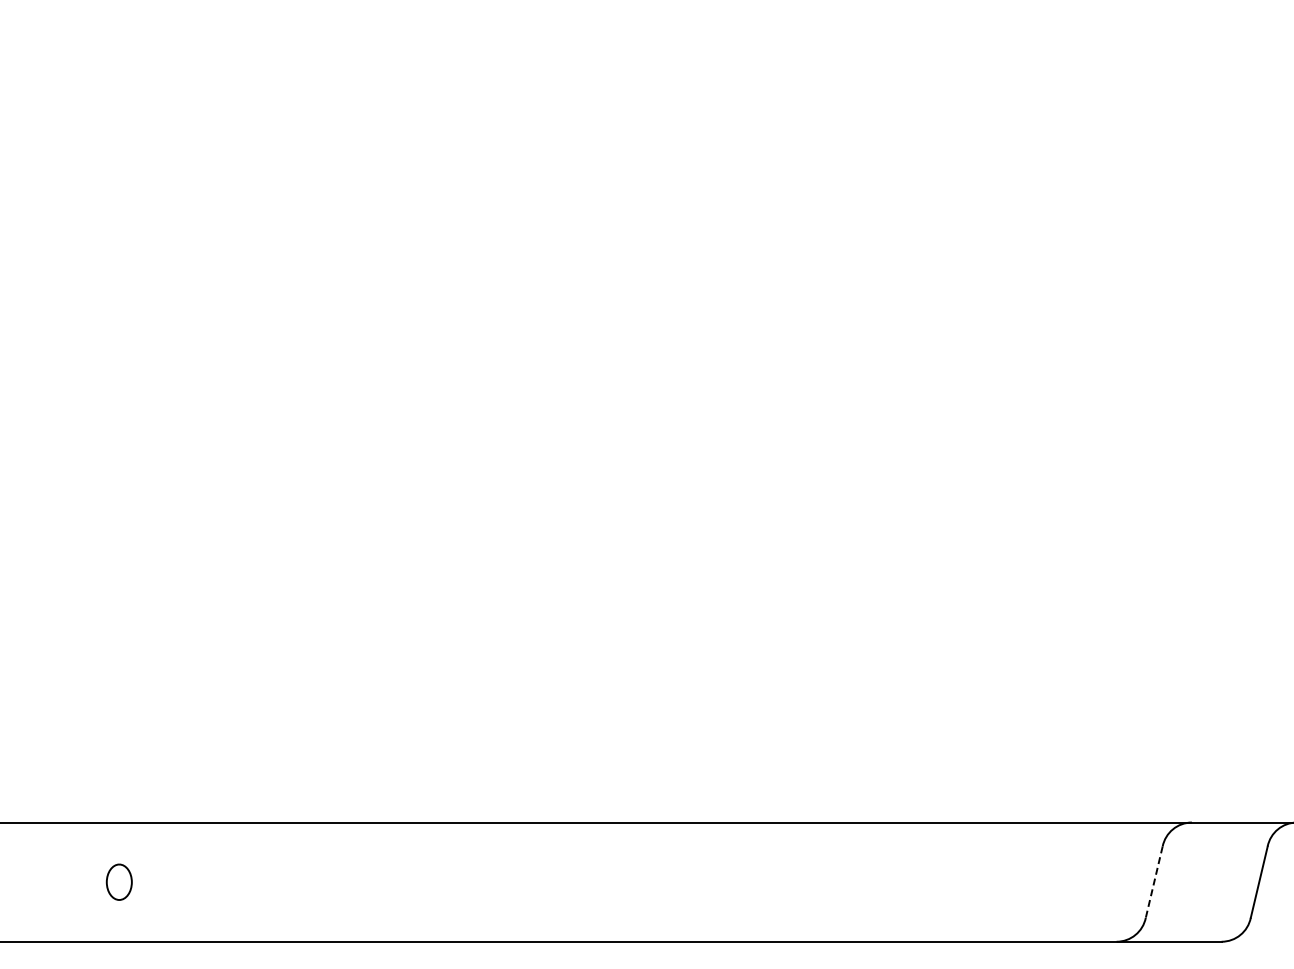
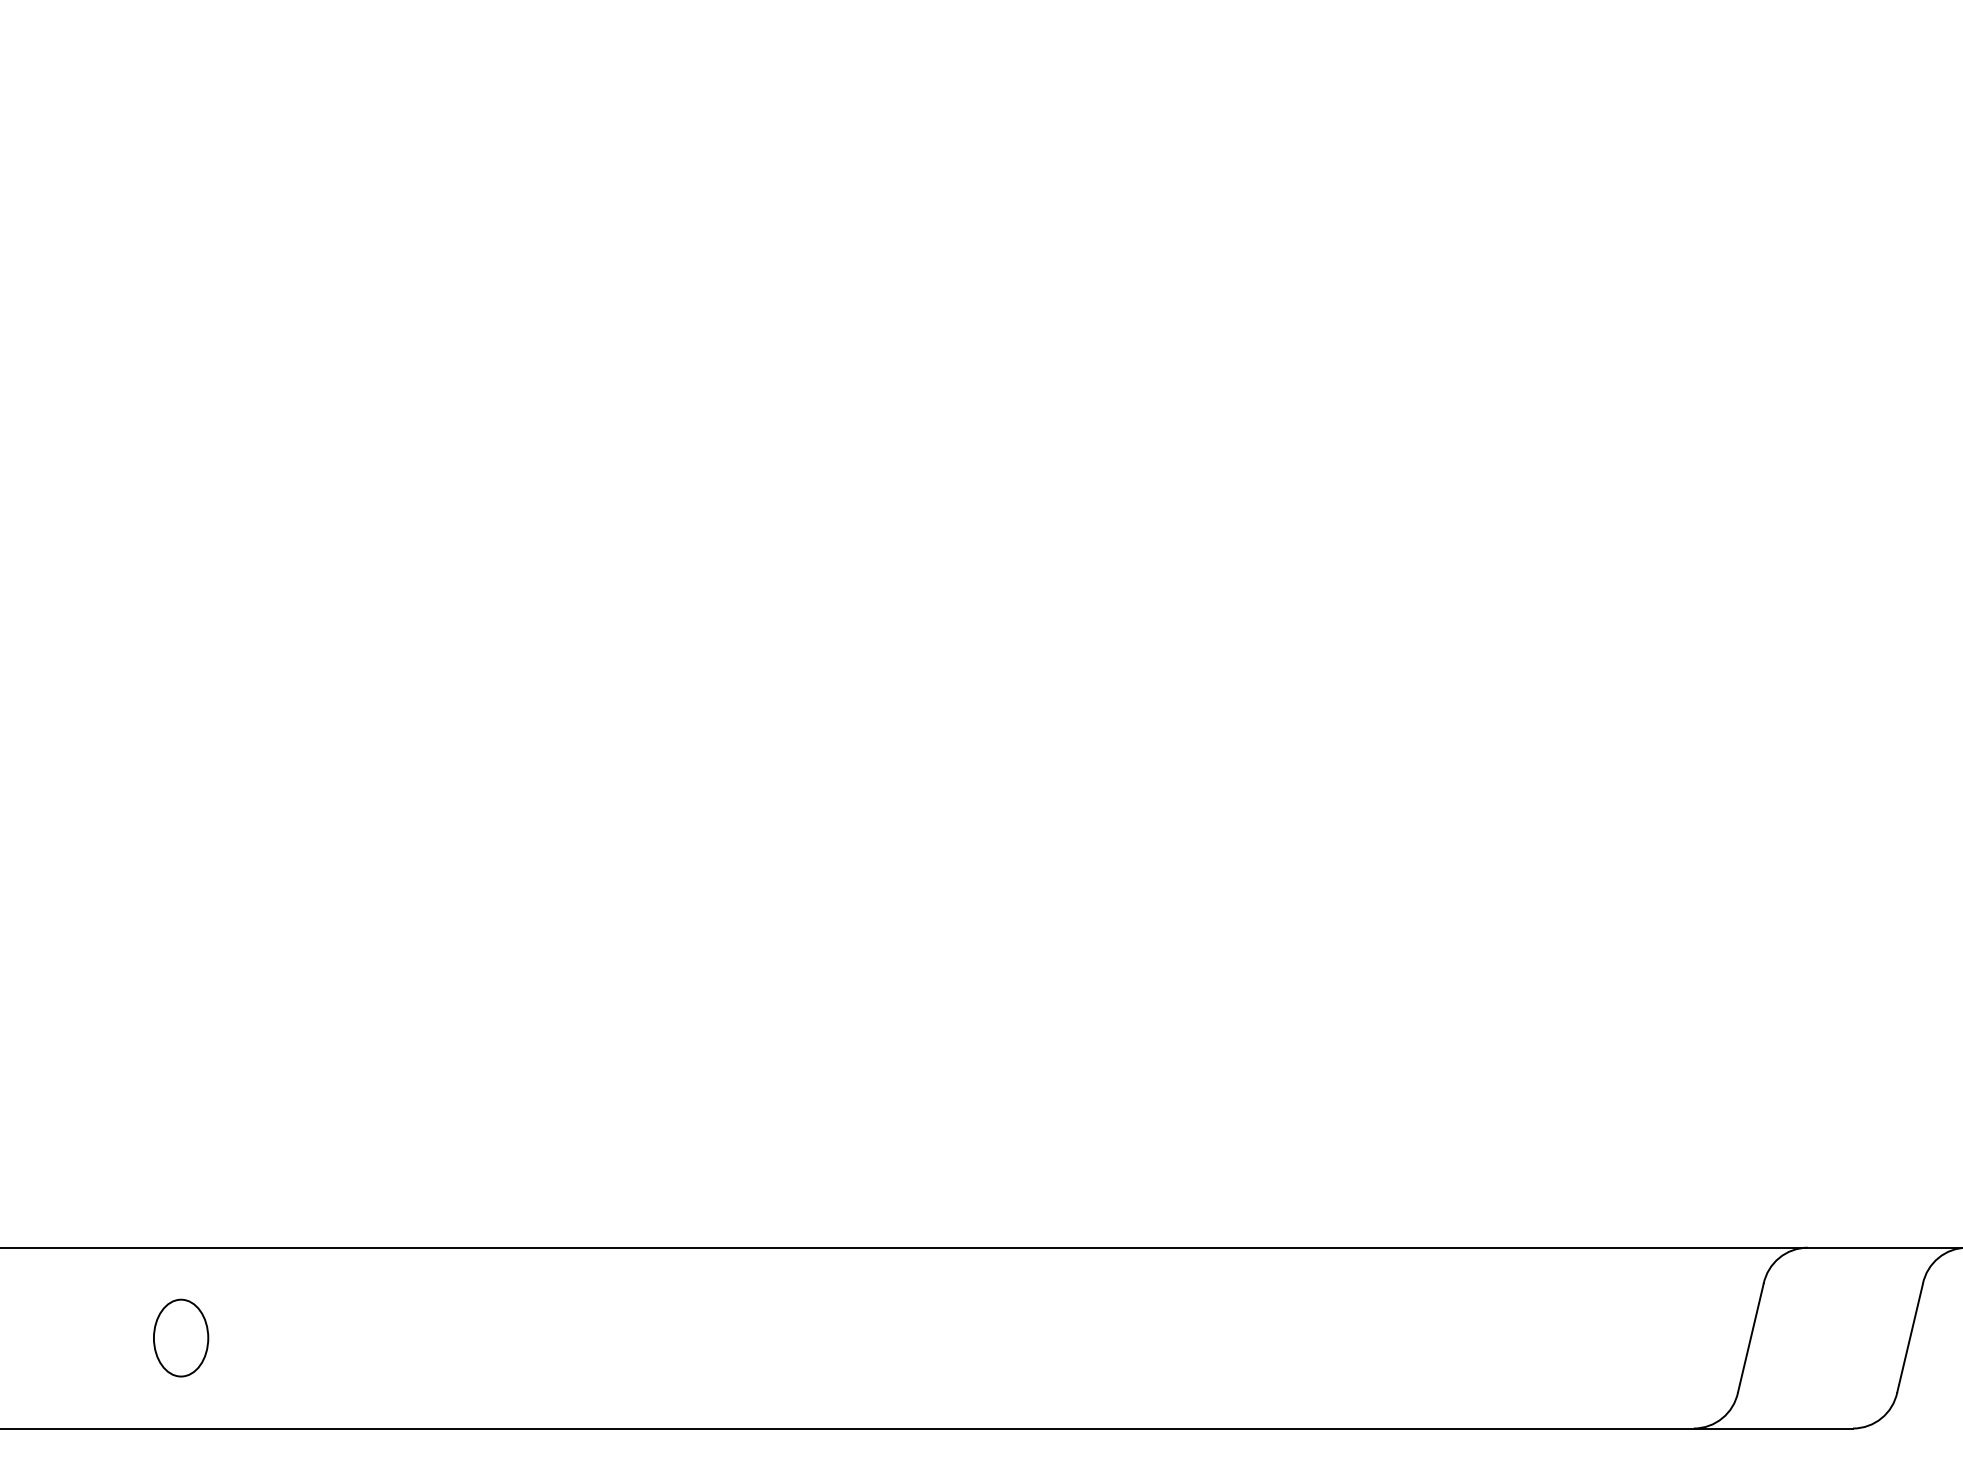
part: (119, 882) -> (181, 1338), size x1.43
line: (1154, 882) -> (1751, 1338), dashed -> solid

